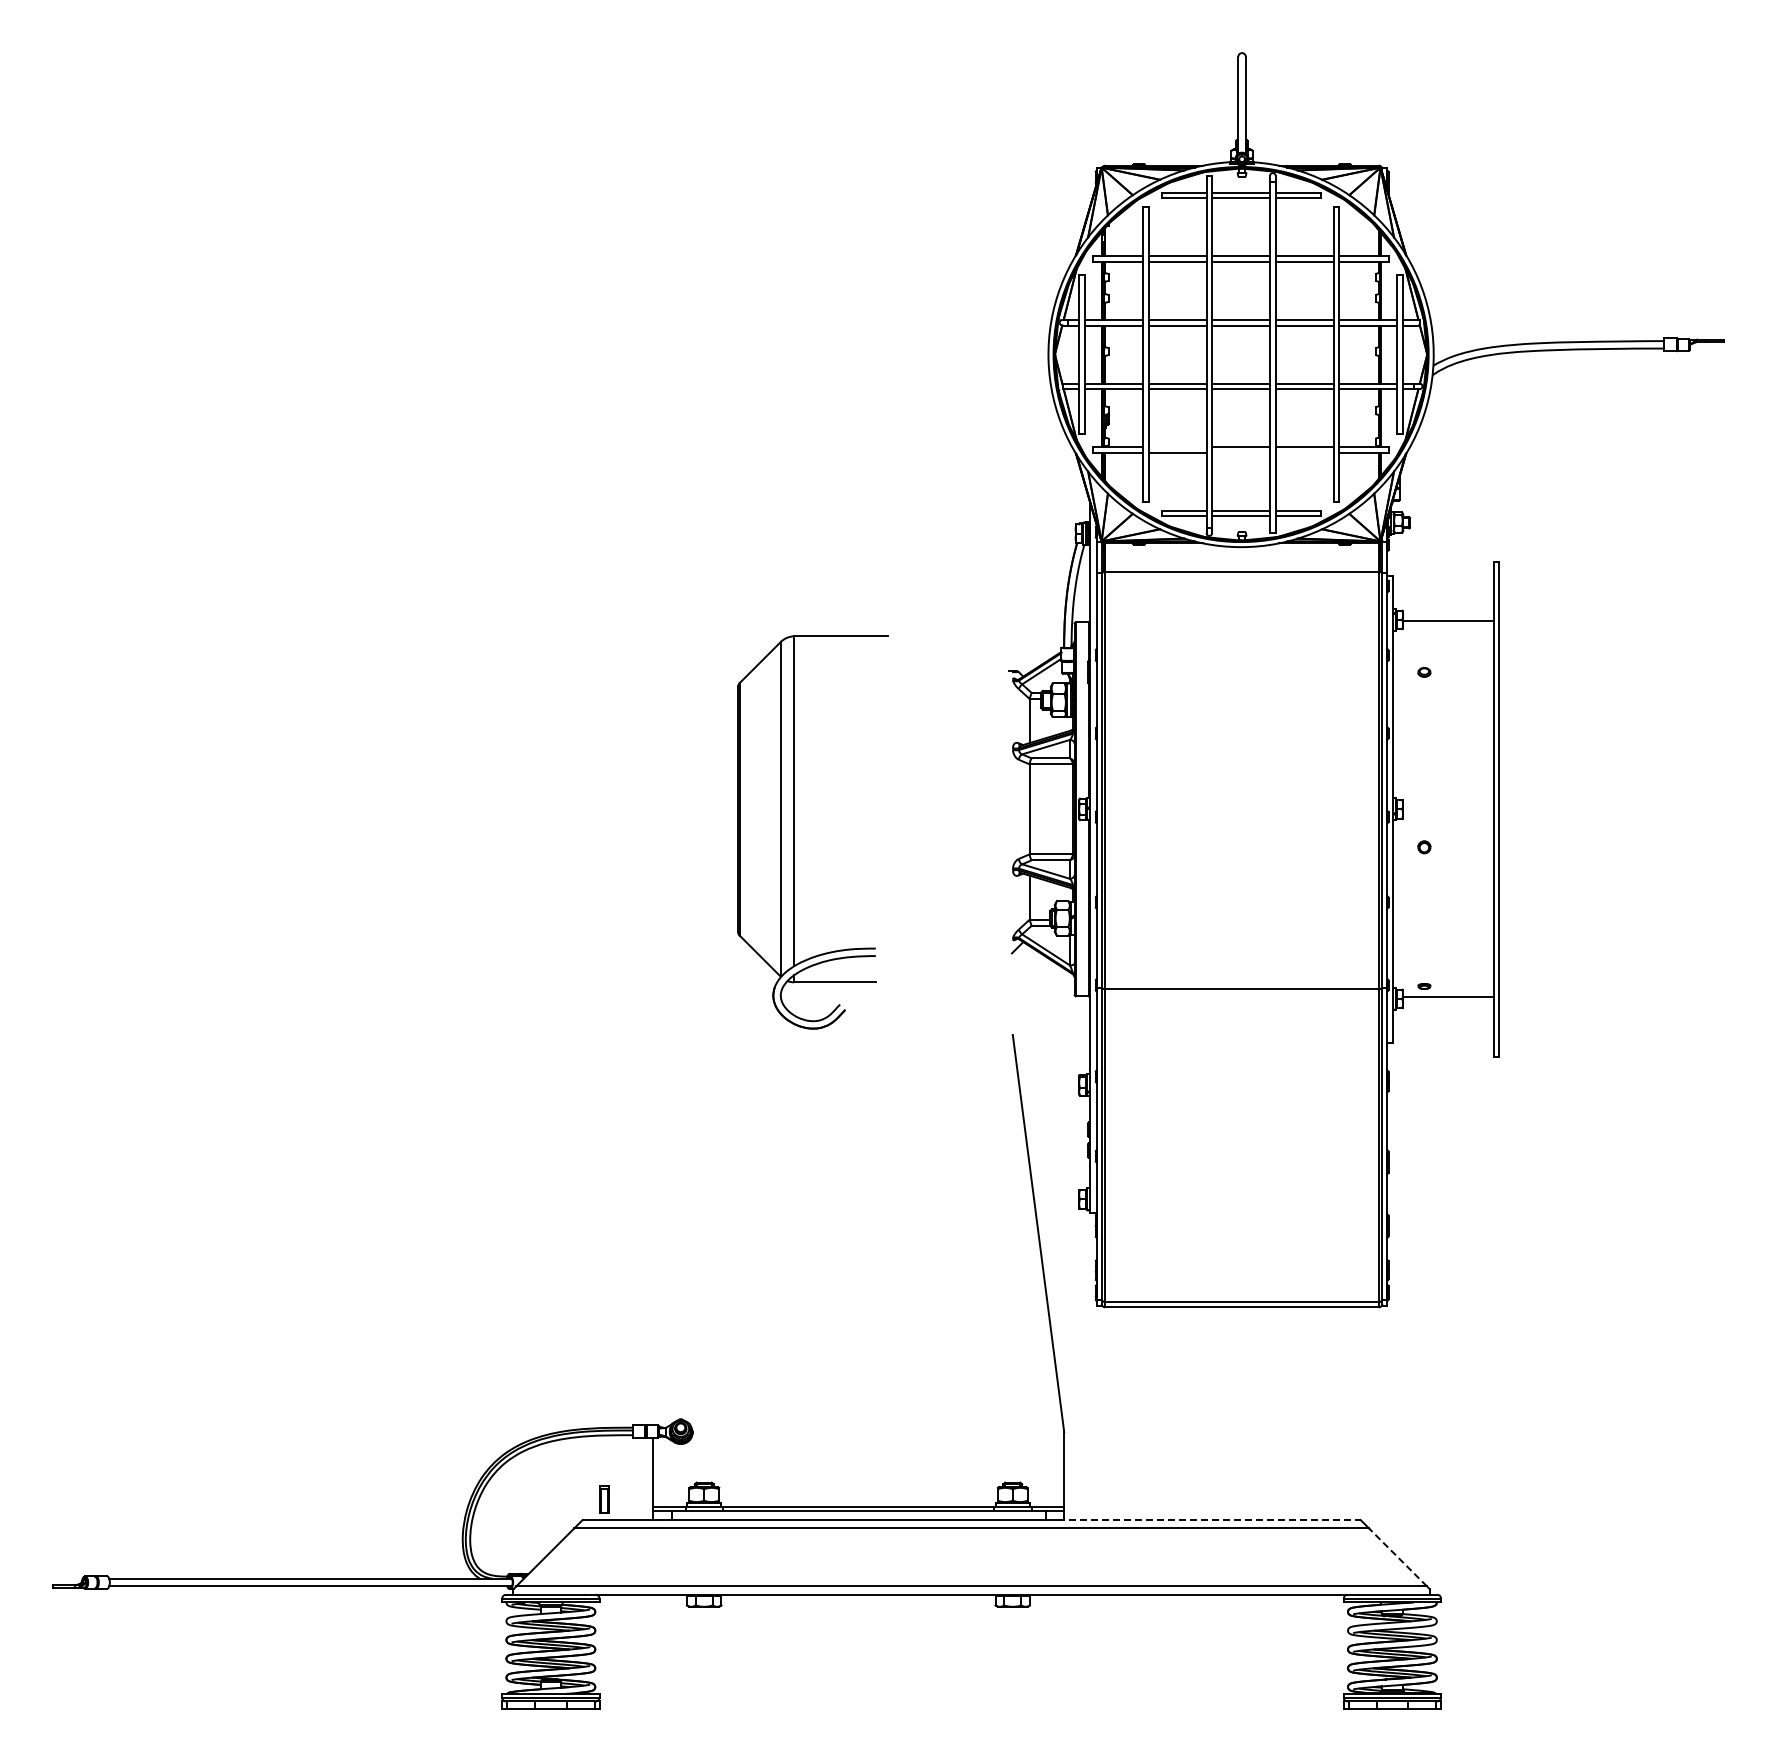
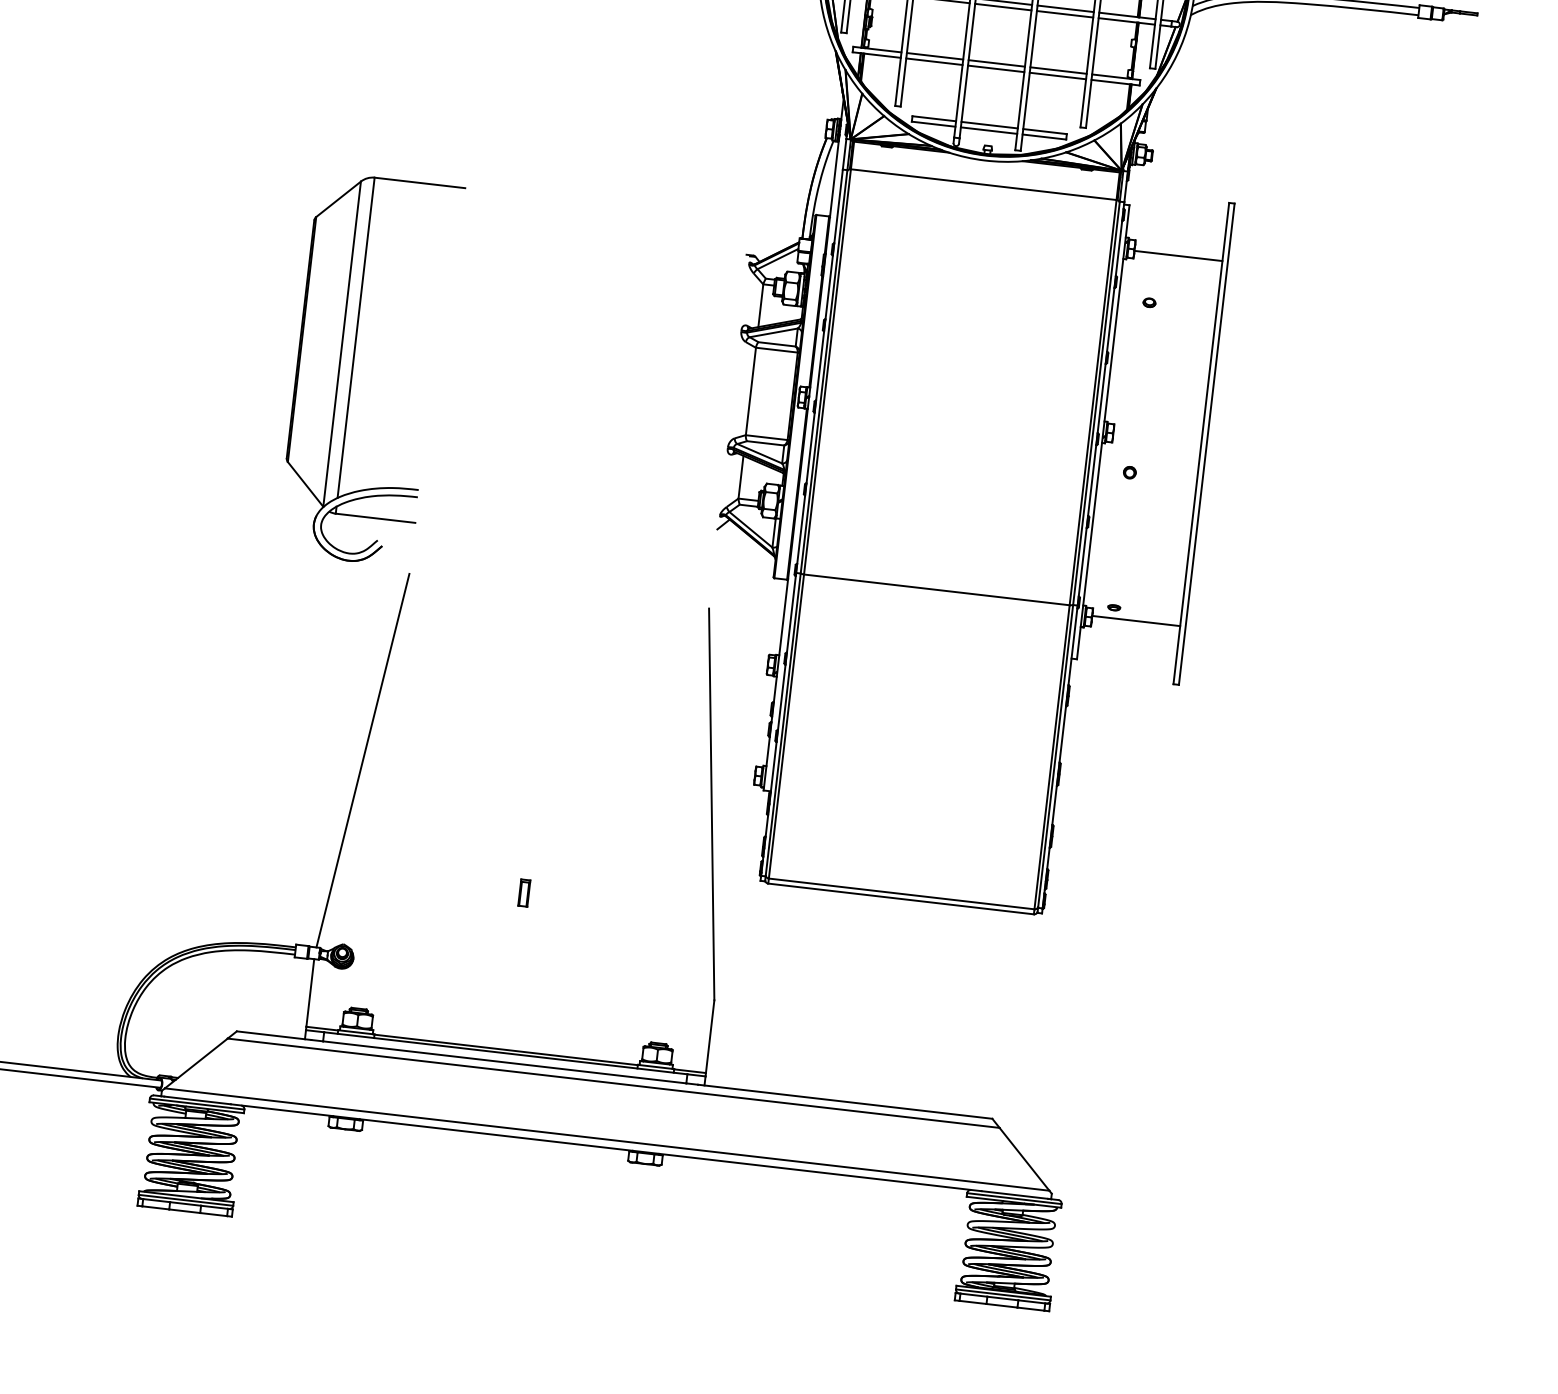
line: (1177, 447) -> (935, 56), added
line: (1241, 452) -> (996, 68), added
line: (1304, 452) -> (1057, 75), added
part: (794, 832) -> (352, 368), moved
line: (678, 1229) -> (362, 760), added
part: (604, 1499) -> (524, 892), moved
line: (1209, 1520) -> (845, 1102), dashed -> solid
line: (1398, 1557) -> (1024, 1159), dashed -> solid

